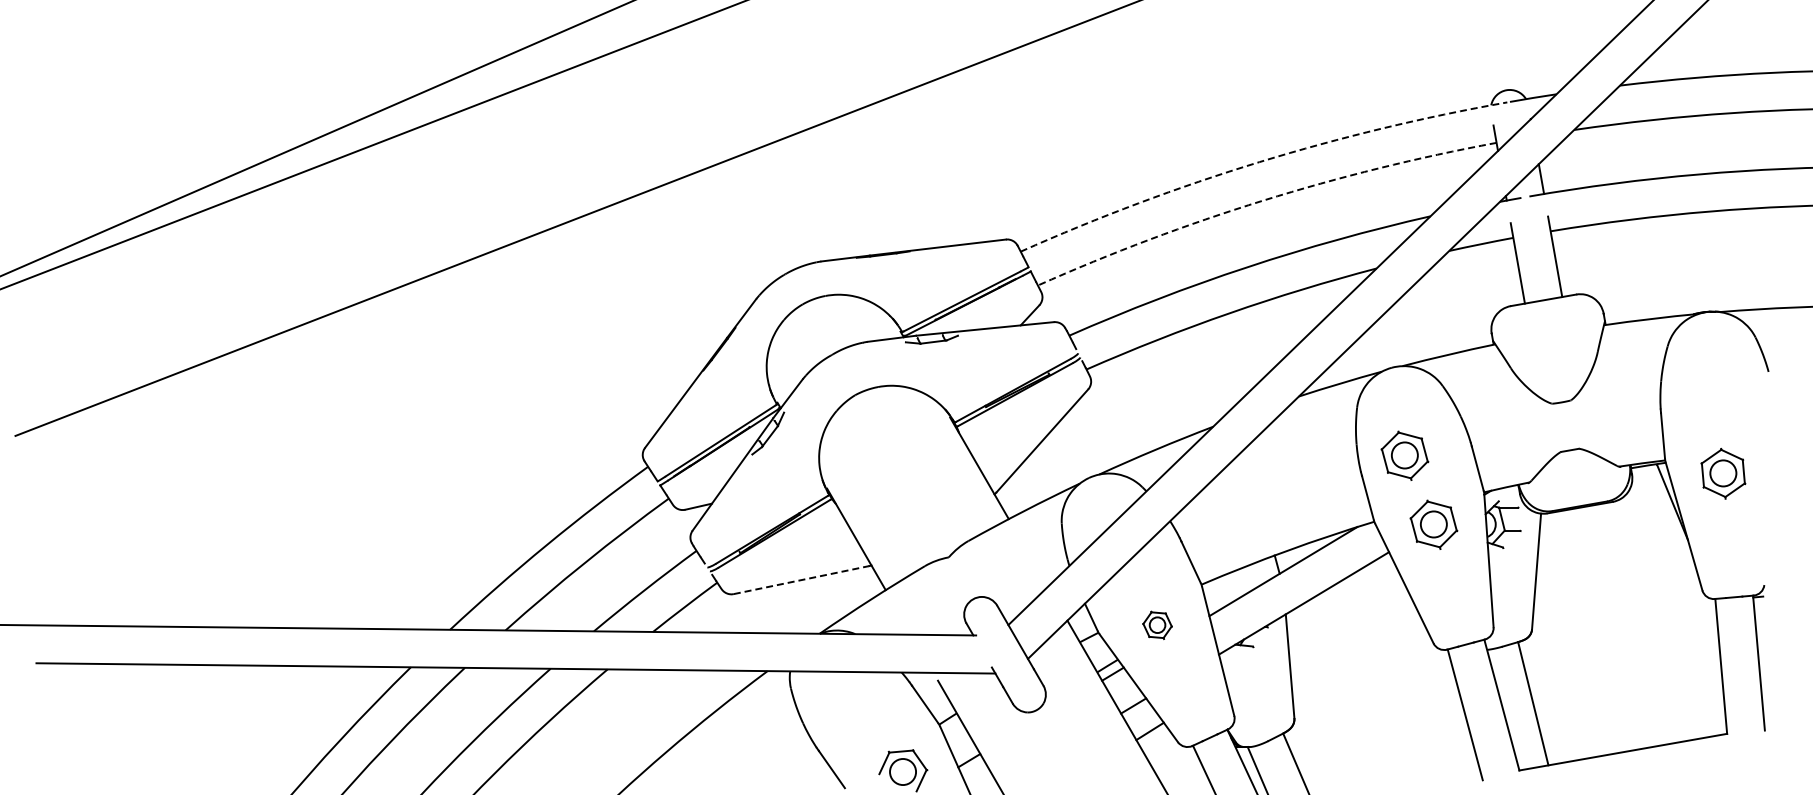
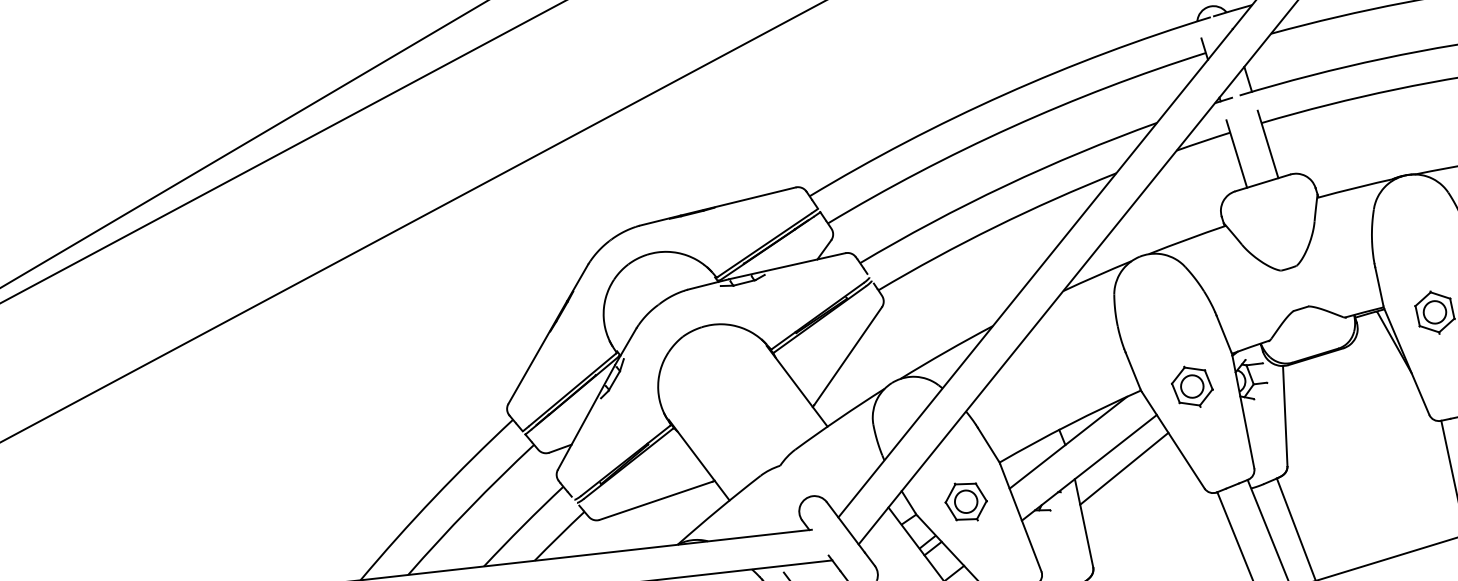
arc: (1259, 162) -> (1004, 94), dashed -> solid
arc: (1263, 200) -> (1012, 126), dashed -> solid
part: (1404, 455) -> (1159, 330), removed
line: (801, 580) -> (656, 501), dashed -> solid
line: (1343, 609) -> (1123, 468), added
part: (1157, 625) -> (966, 502), size x1.67

